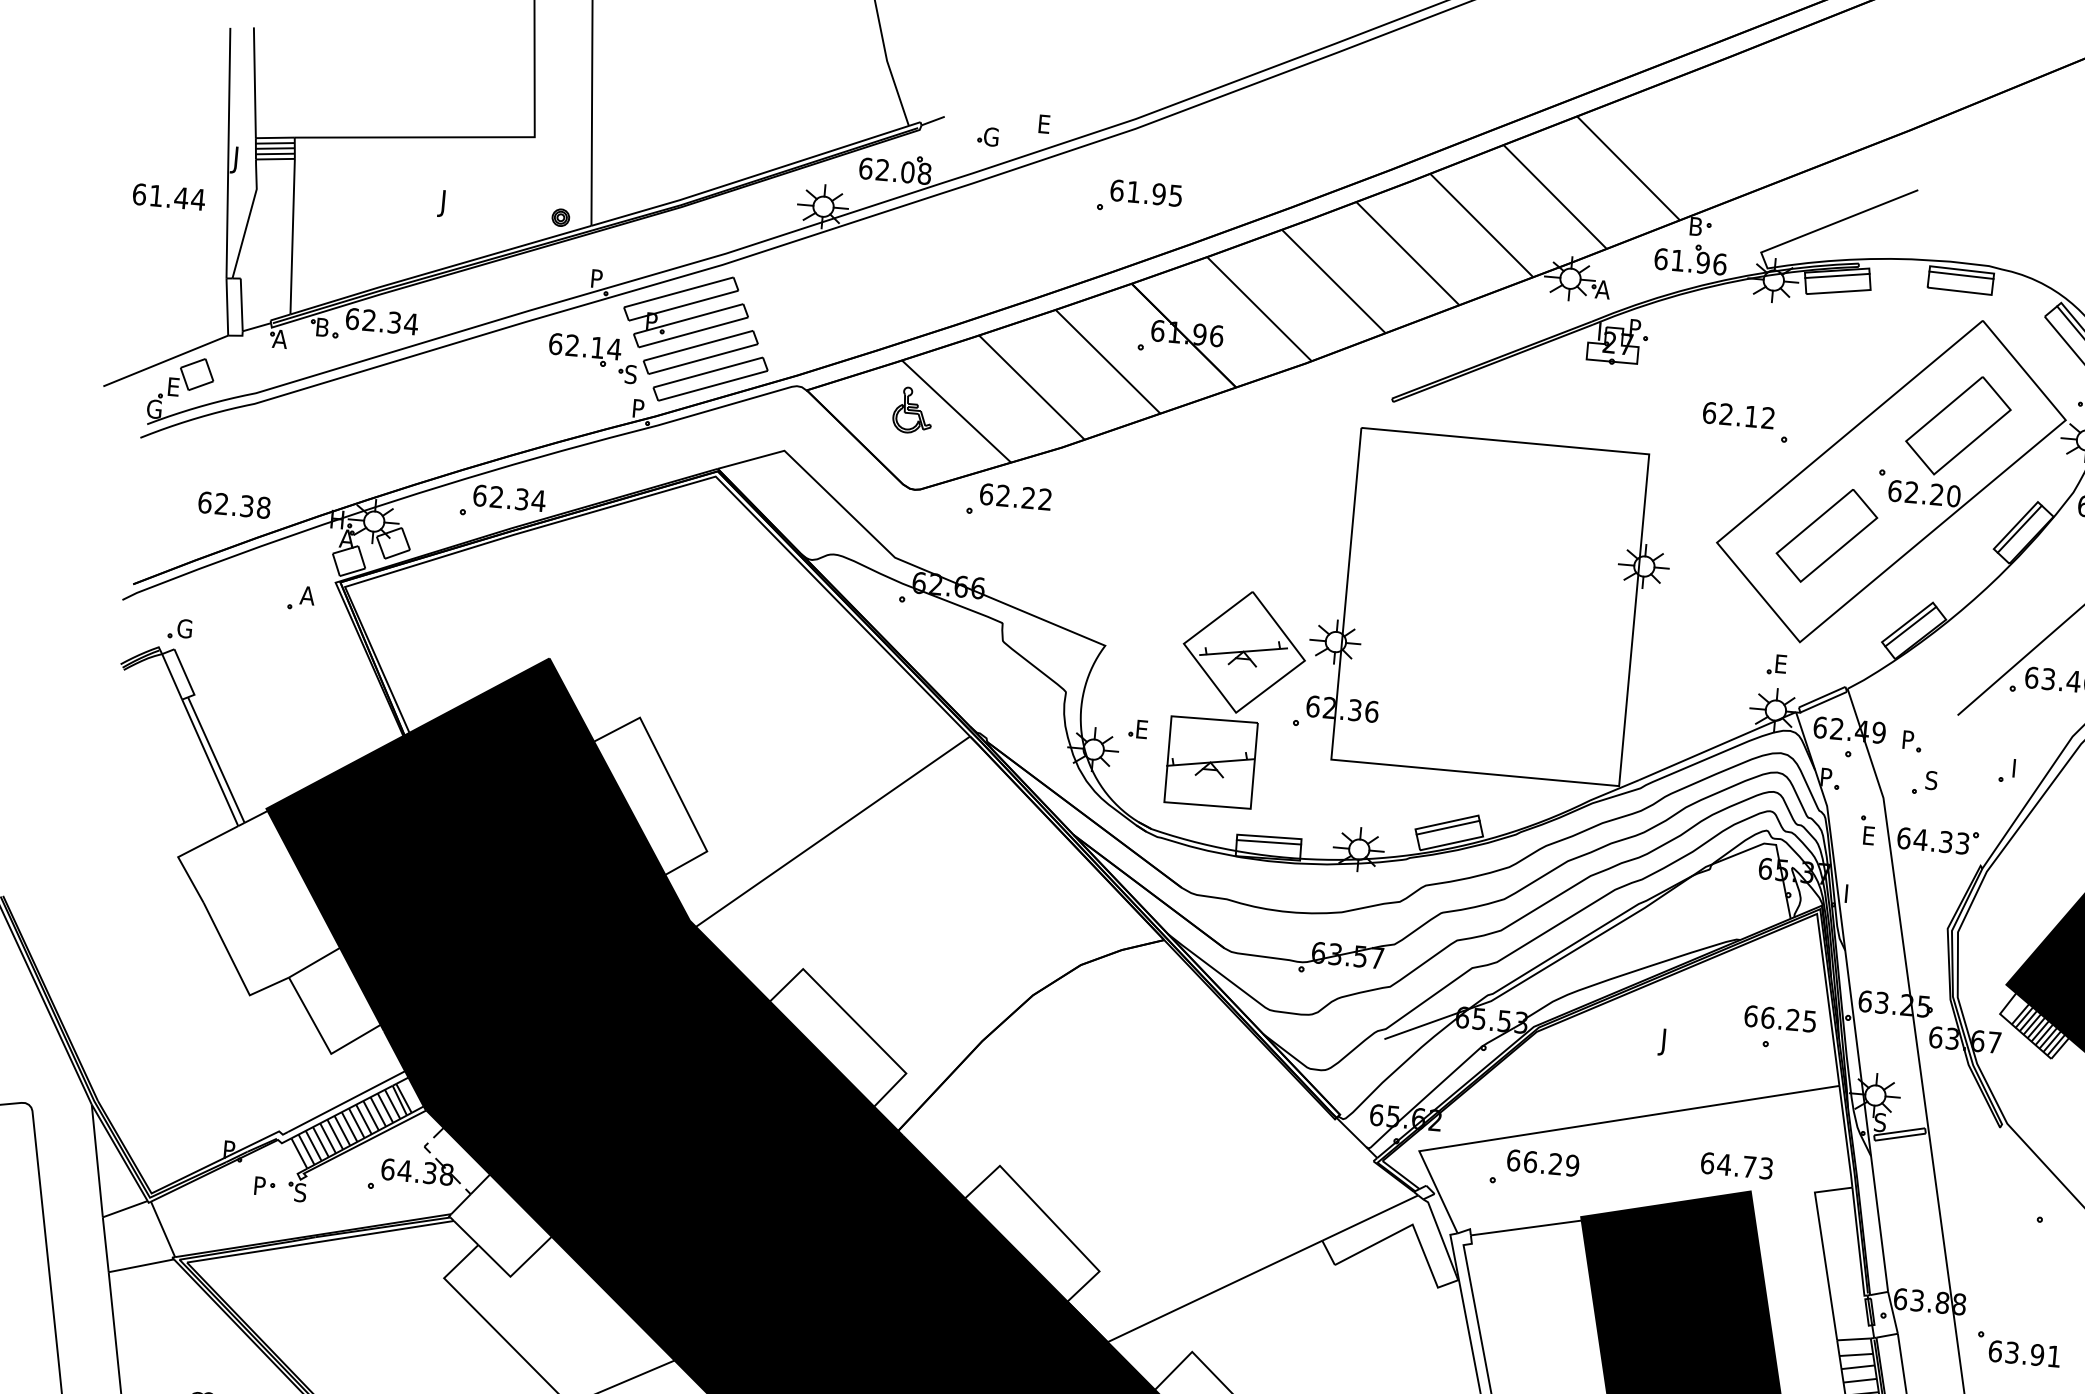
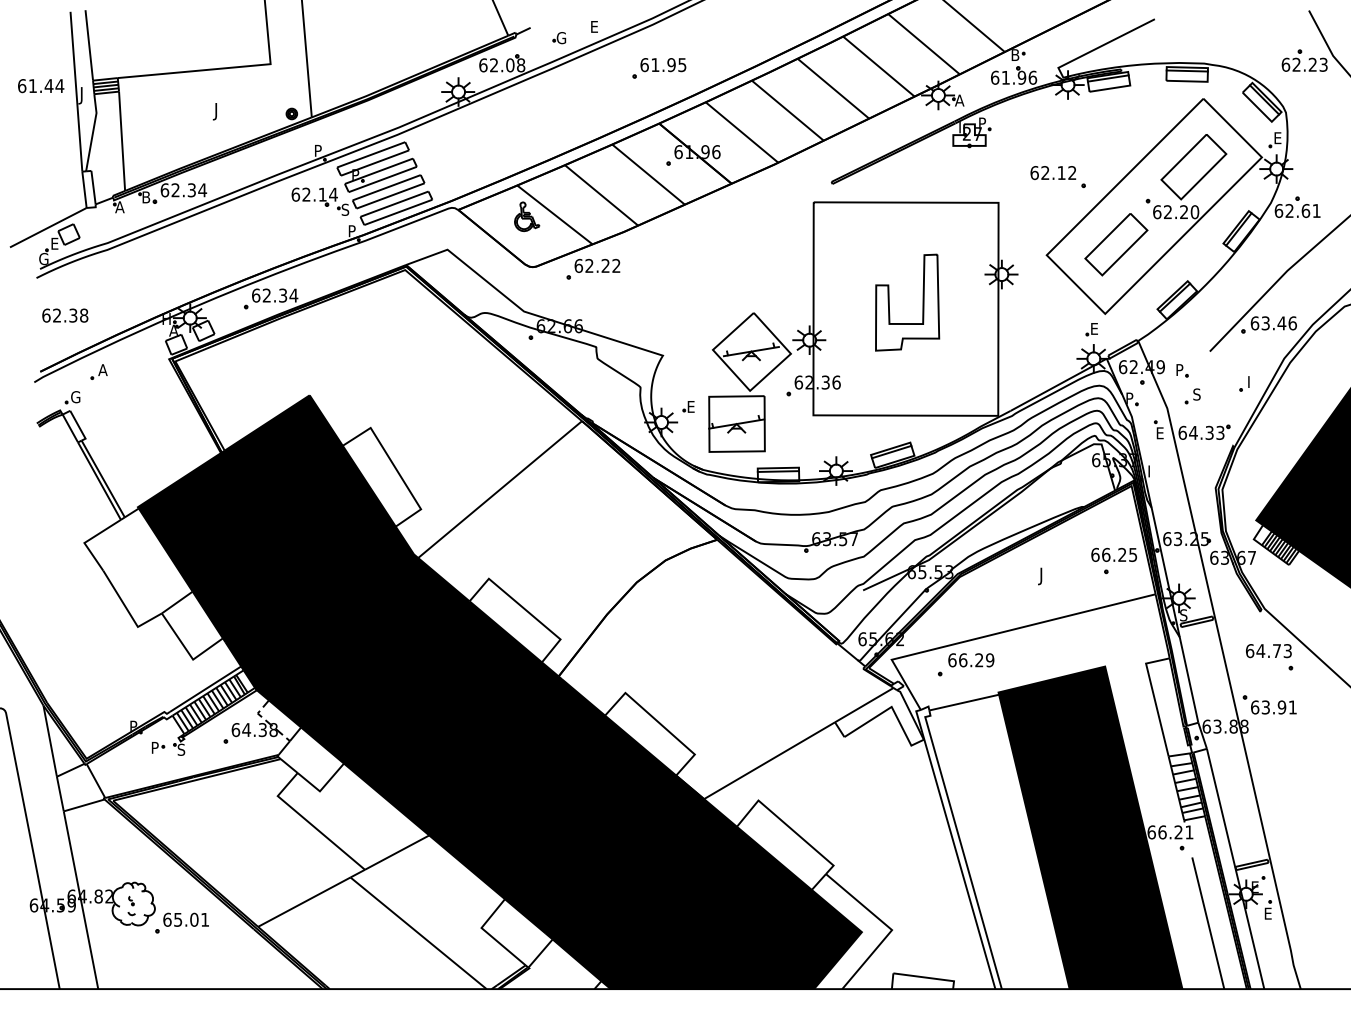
text: (169, 197) -> (41, 86), moved
text: (234, 505) -> (65, 315), moved
part: (300, 597) -> (98, 371), moved
part: (1516, 599) -> (922, 302), added
text: (1736, 1166) -> (1268, 651), moved
part: (2018, 1348) -> (1269, 704), moved

